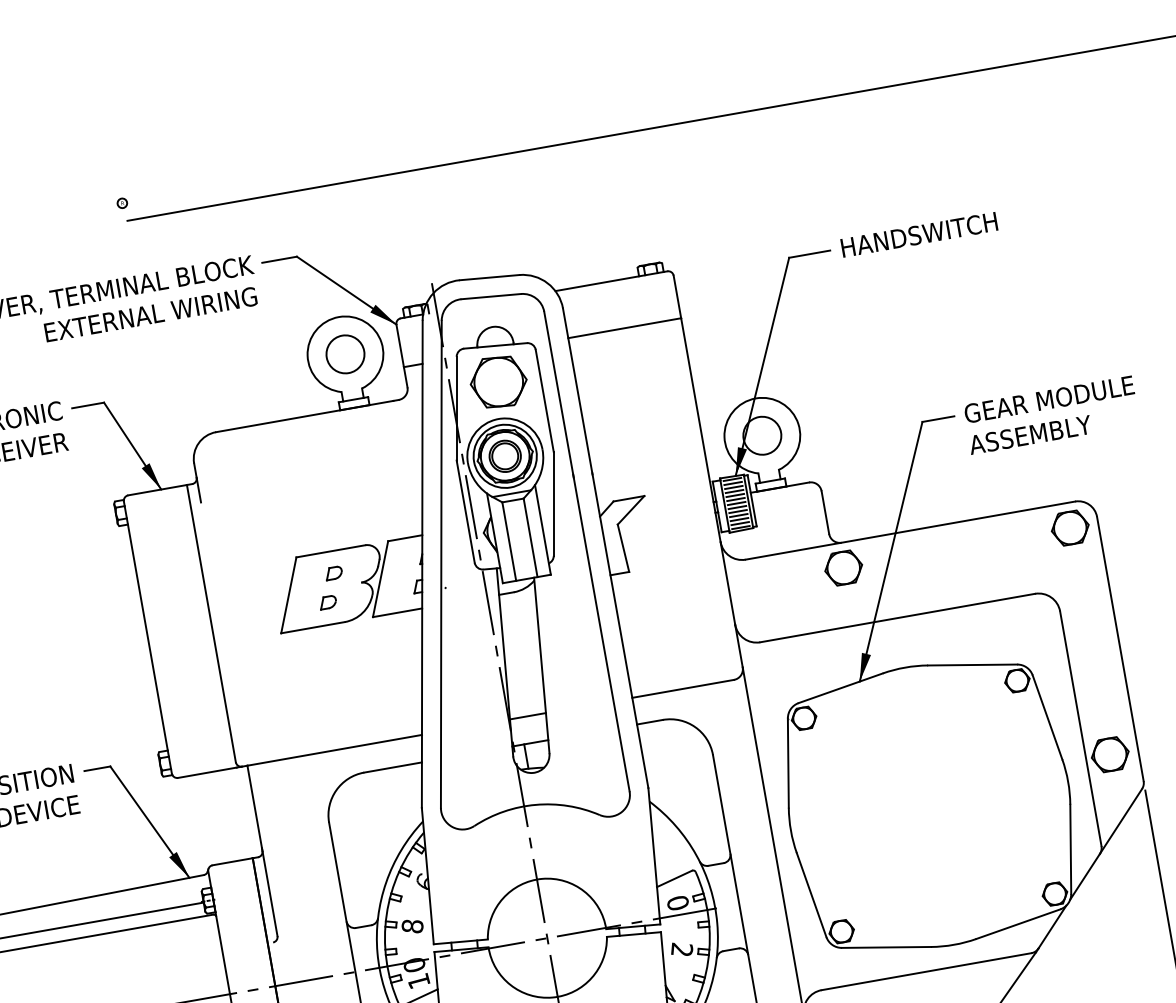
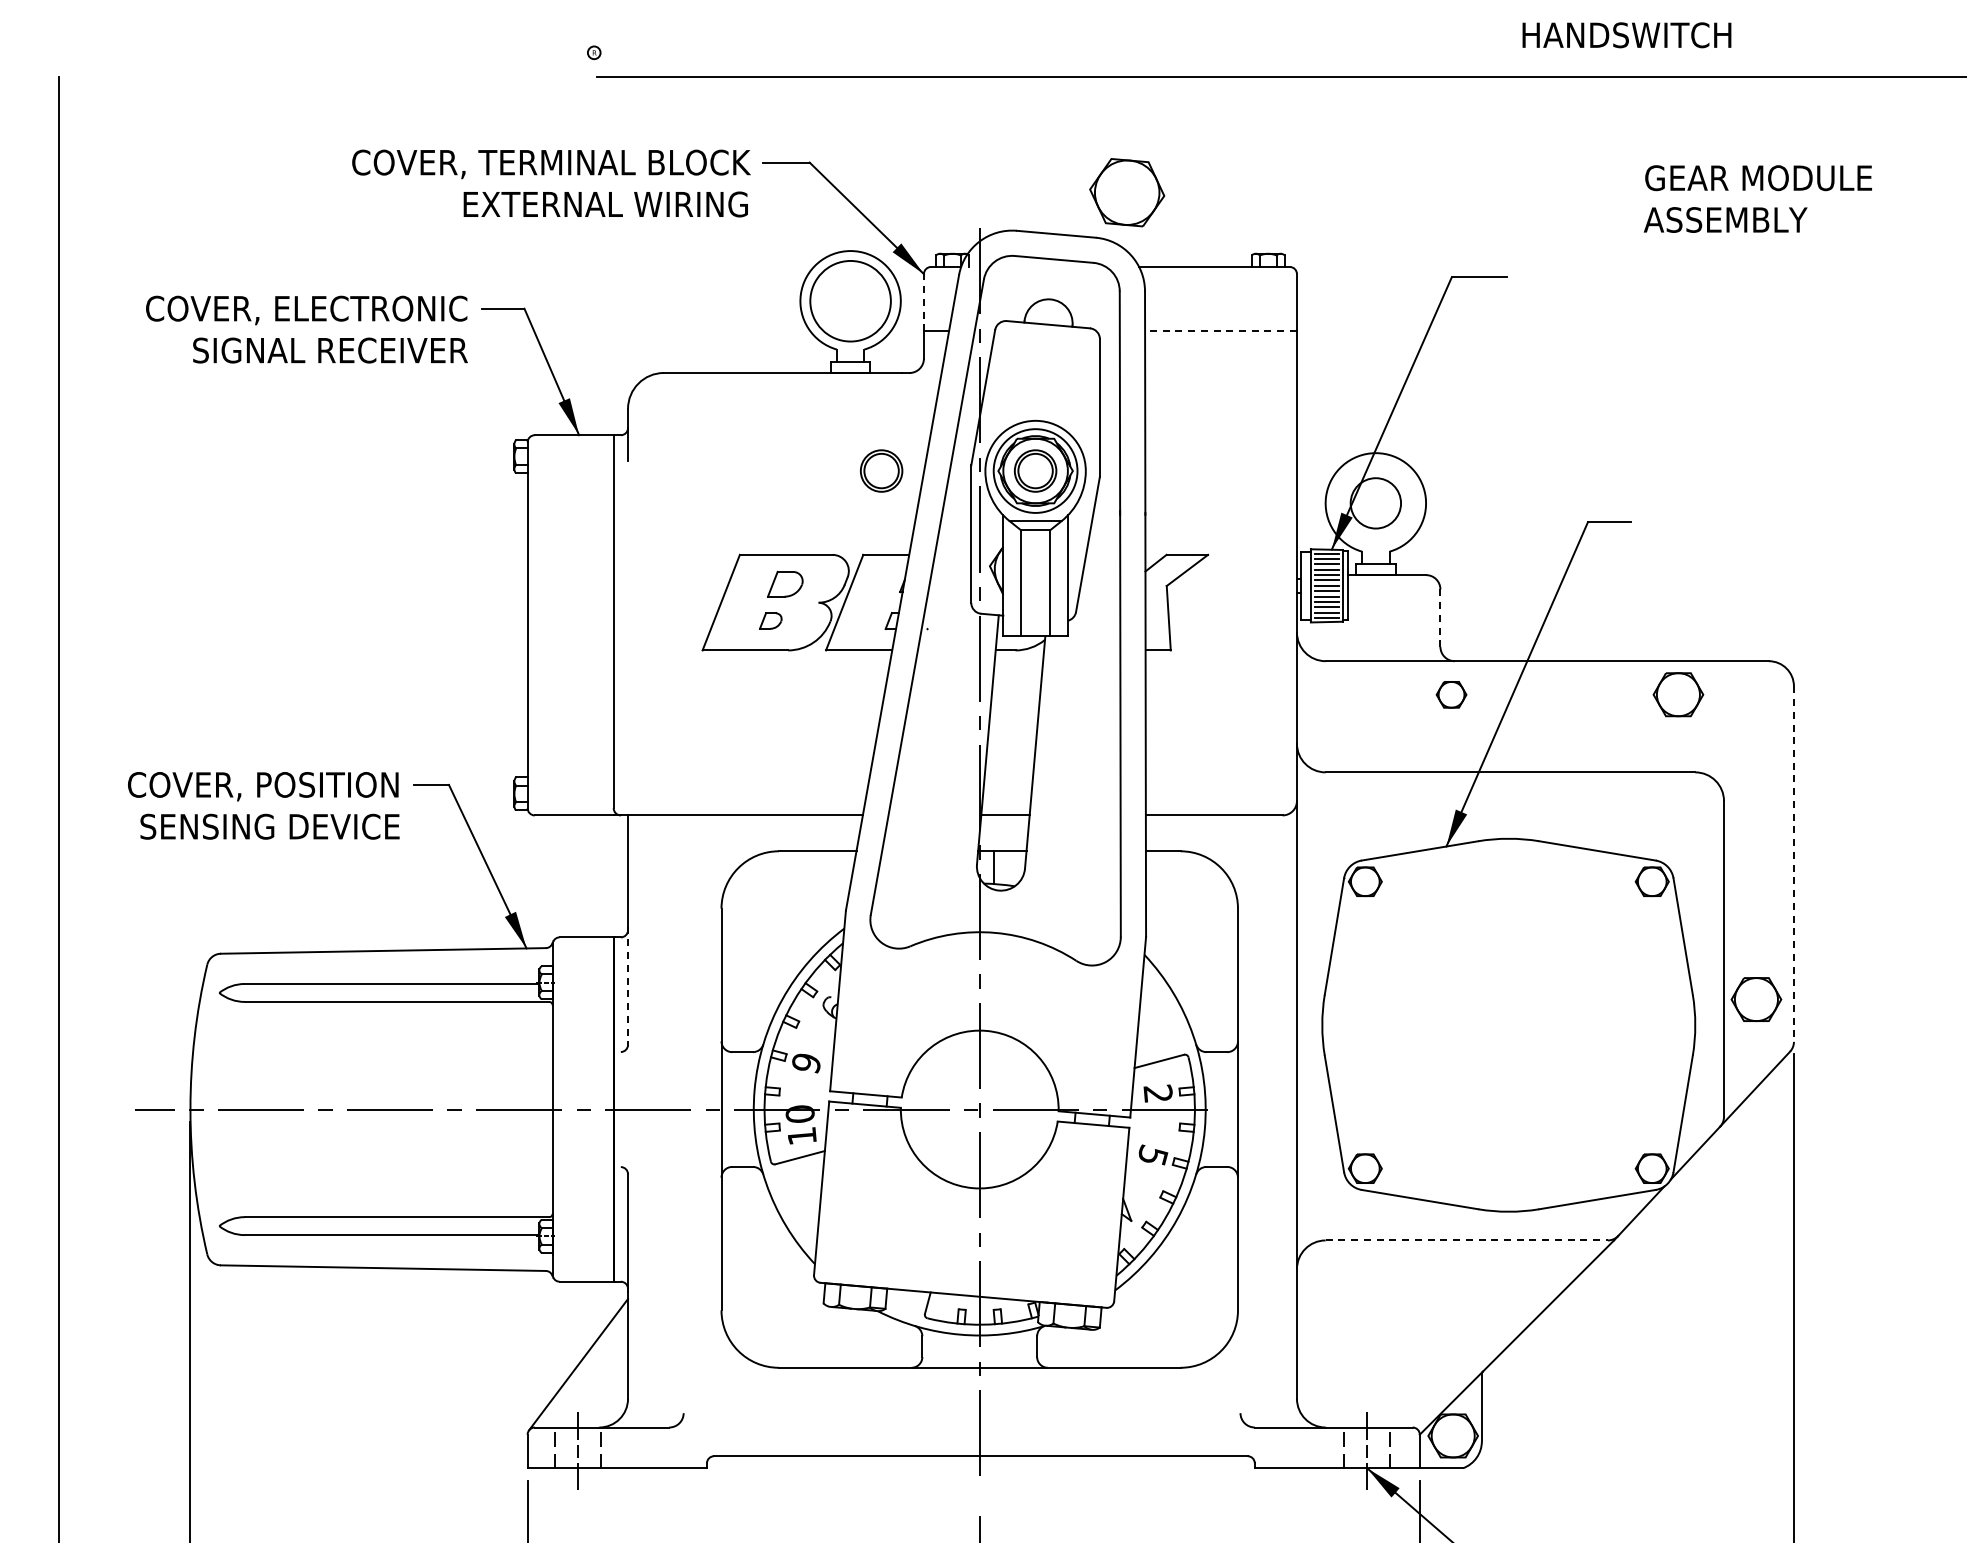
text: (919, 235) -> (1626, 35), moved
line: (625, 328) -> (1221, 331), solid -> dashed
line: (399, 345) -> (923, 302), solid -> dashed
circle: (345, 354) -> (850, 301), size x1.6
part: (498, 381) -> (1127, 192), moved
text: (1051, 414) -> (1757, 198), moved
part: (390, 476) -> (881, 470), added
line: (825, 512) -> (1440, 618), solid -> dashed
part: (1070, 527) -> (1678, 694), moved
part: (843, 567) -> (1451, 694), size x0.6
part: (333, 572) -> (784, 583), size x1.6
line: (1120, 649) -> (1793, 864), solid -> dashed
line: (270, 892) -> (628, 986), solid -> dashed
text: (677, 902) -> (1157, 1093), 0 -> 2
text: (412, 926) -> (806, 1063), 8 -> 9
text: (681, 948) -> (1152, 1154), 2 -> 5
line: (927, 971) -> (1467, 1240), solid -> dashed

